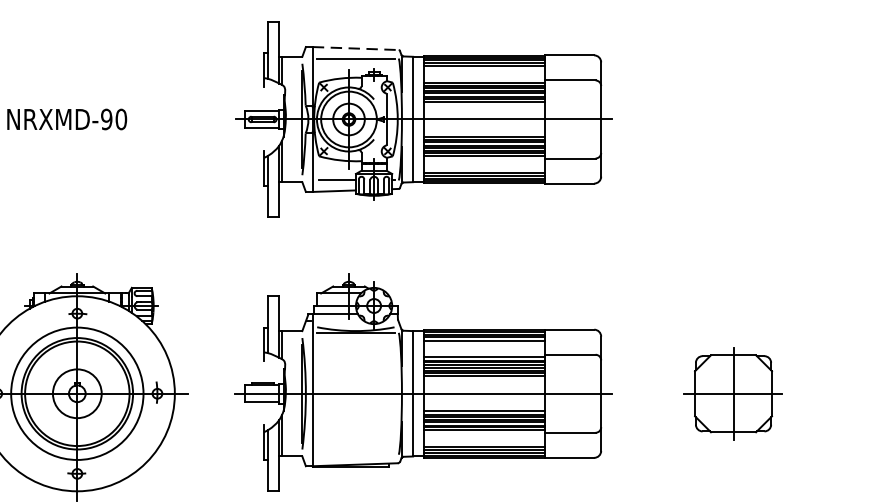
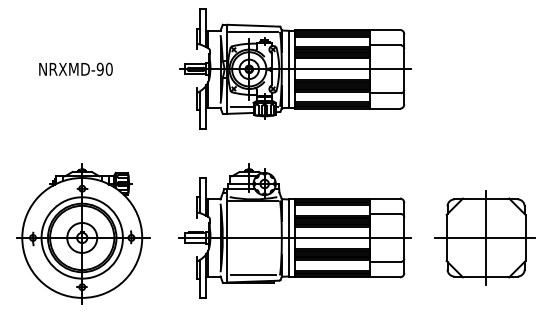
line: (355, 48) -> (253, 25), dashed -> solid
part: (731, 393) -> (484, 237), size x1.67
line: (354, 454) -> (252, 275), added

